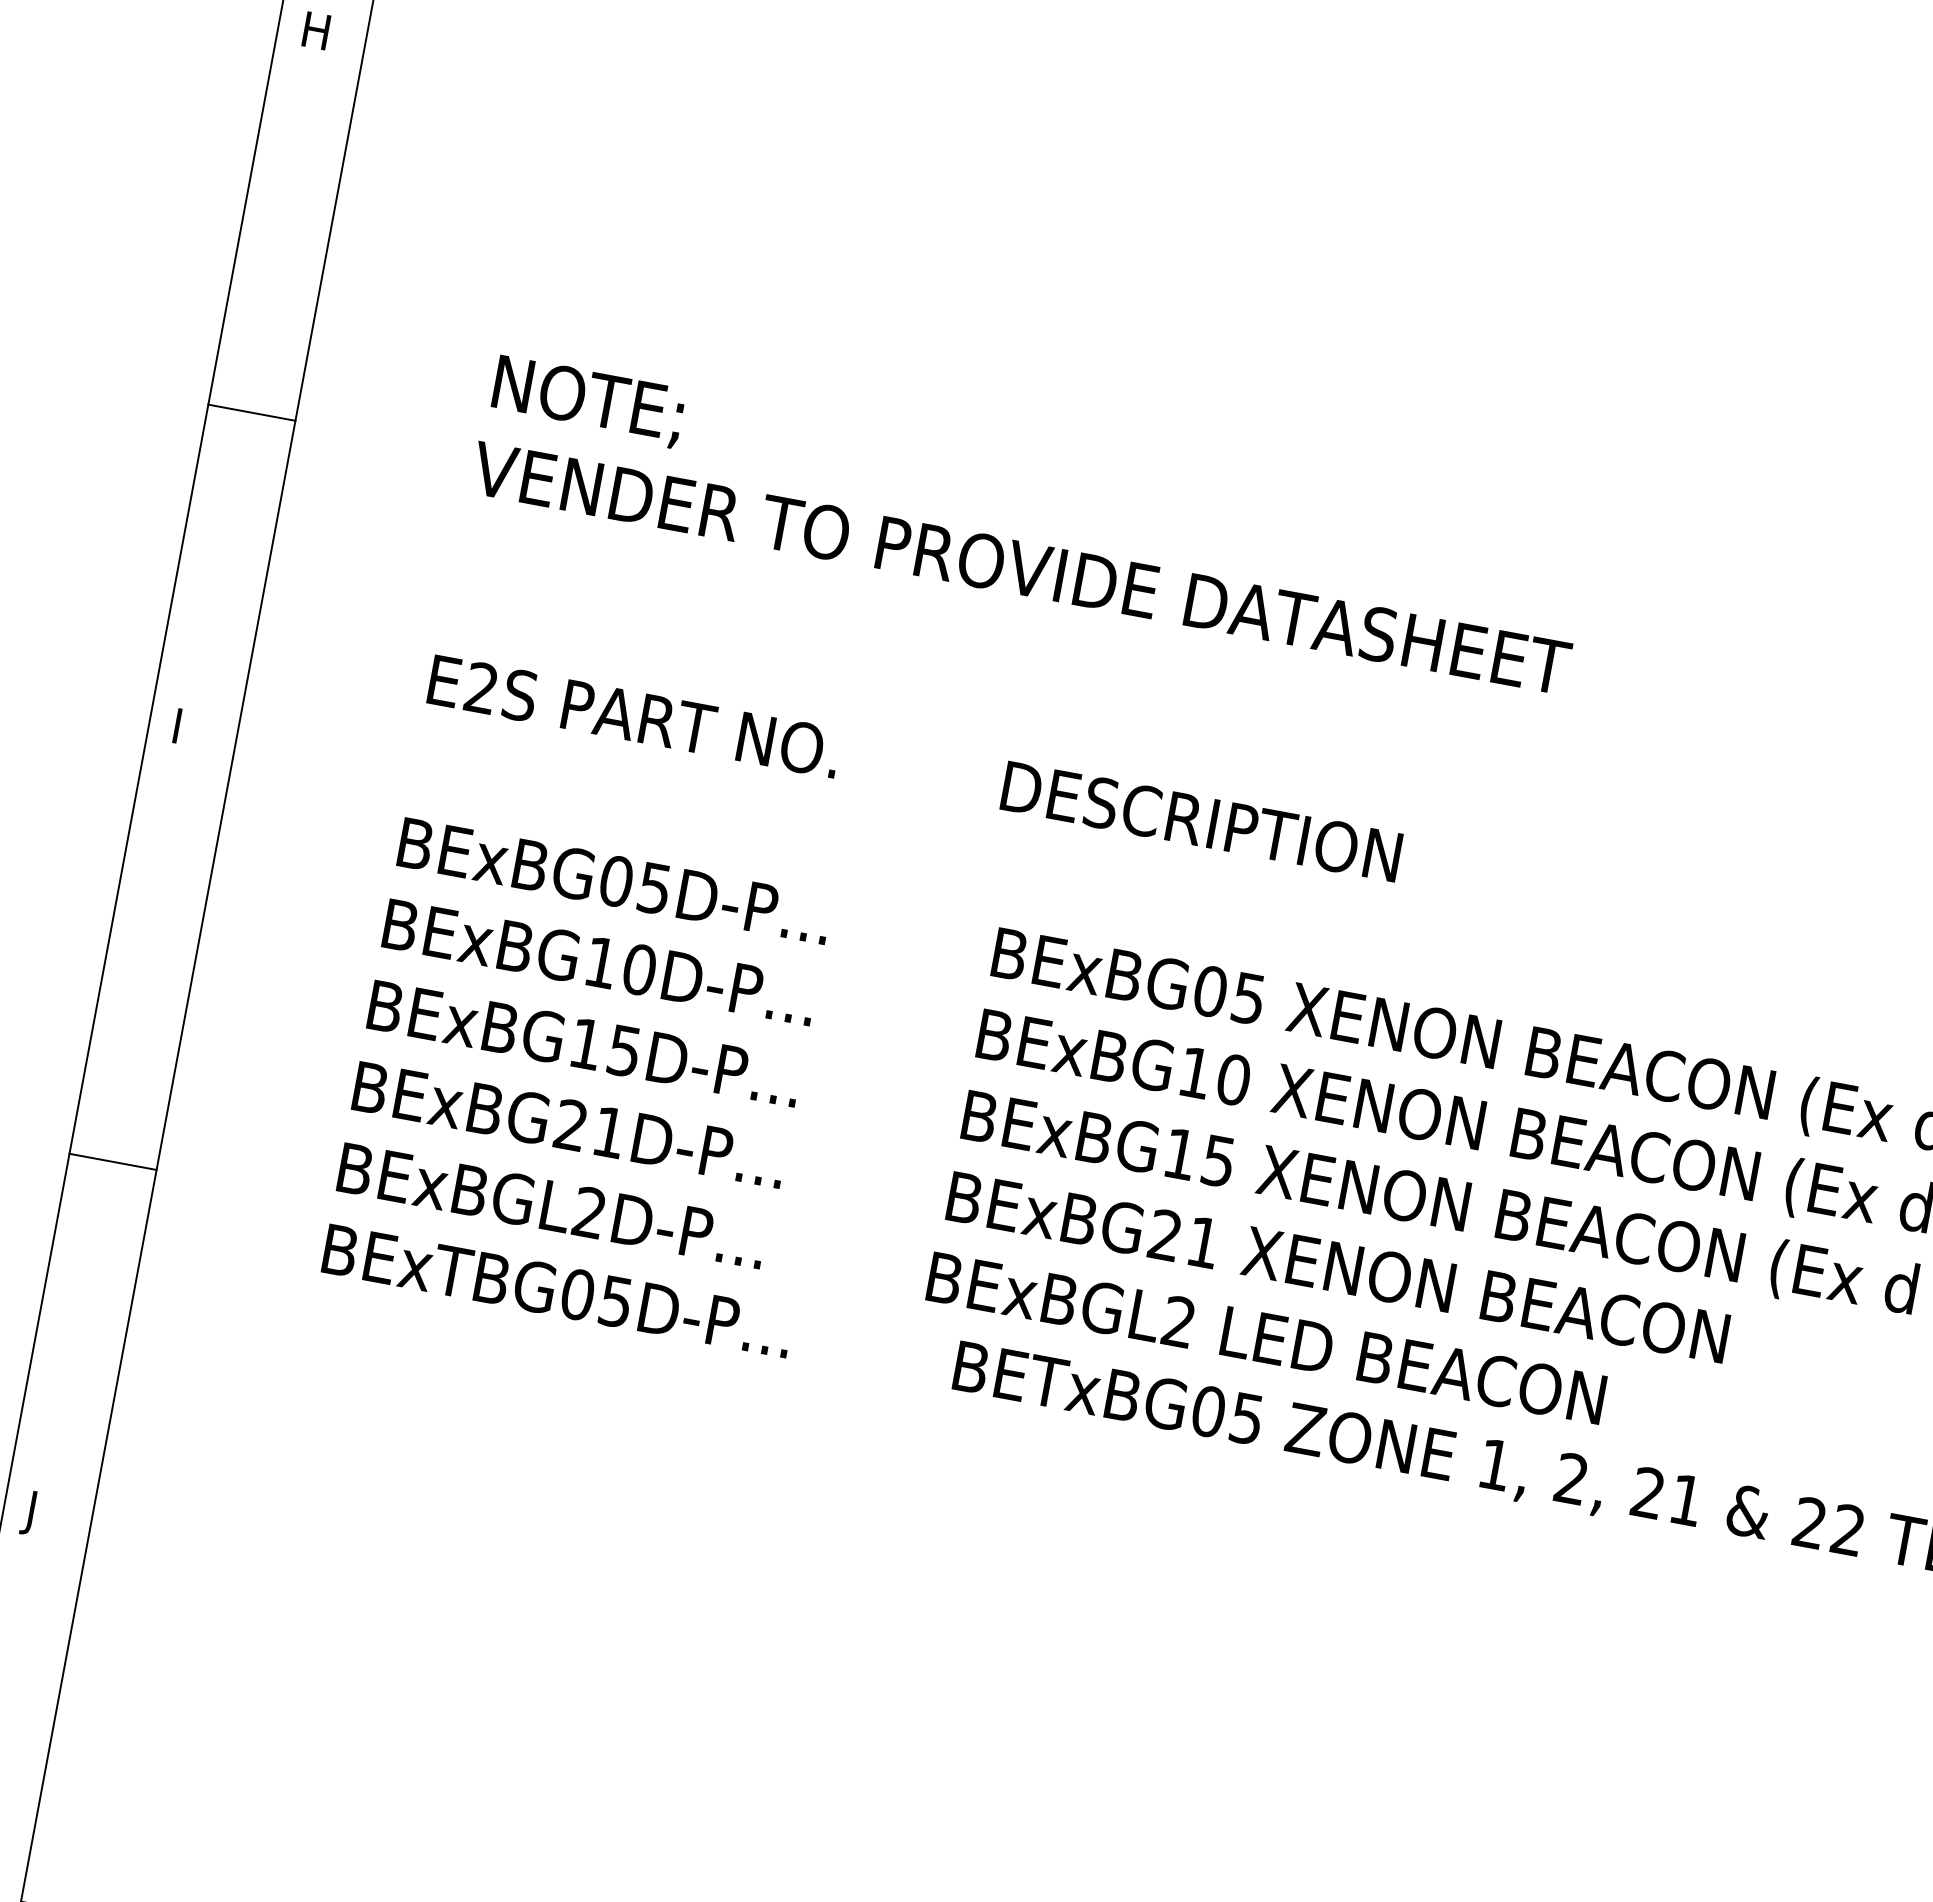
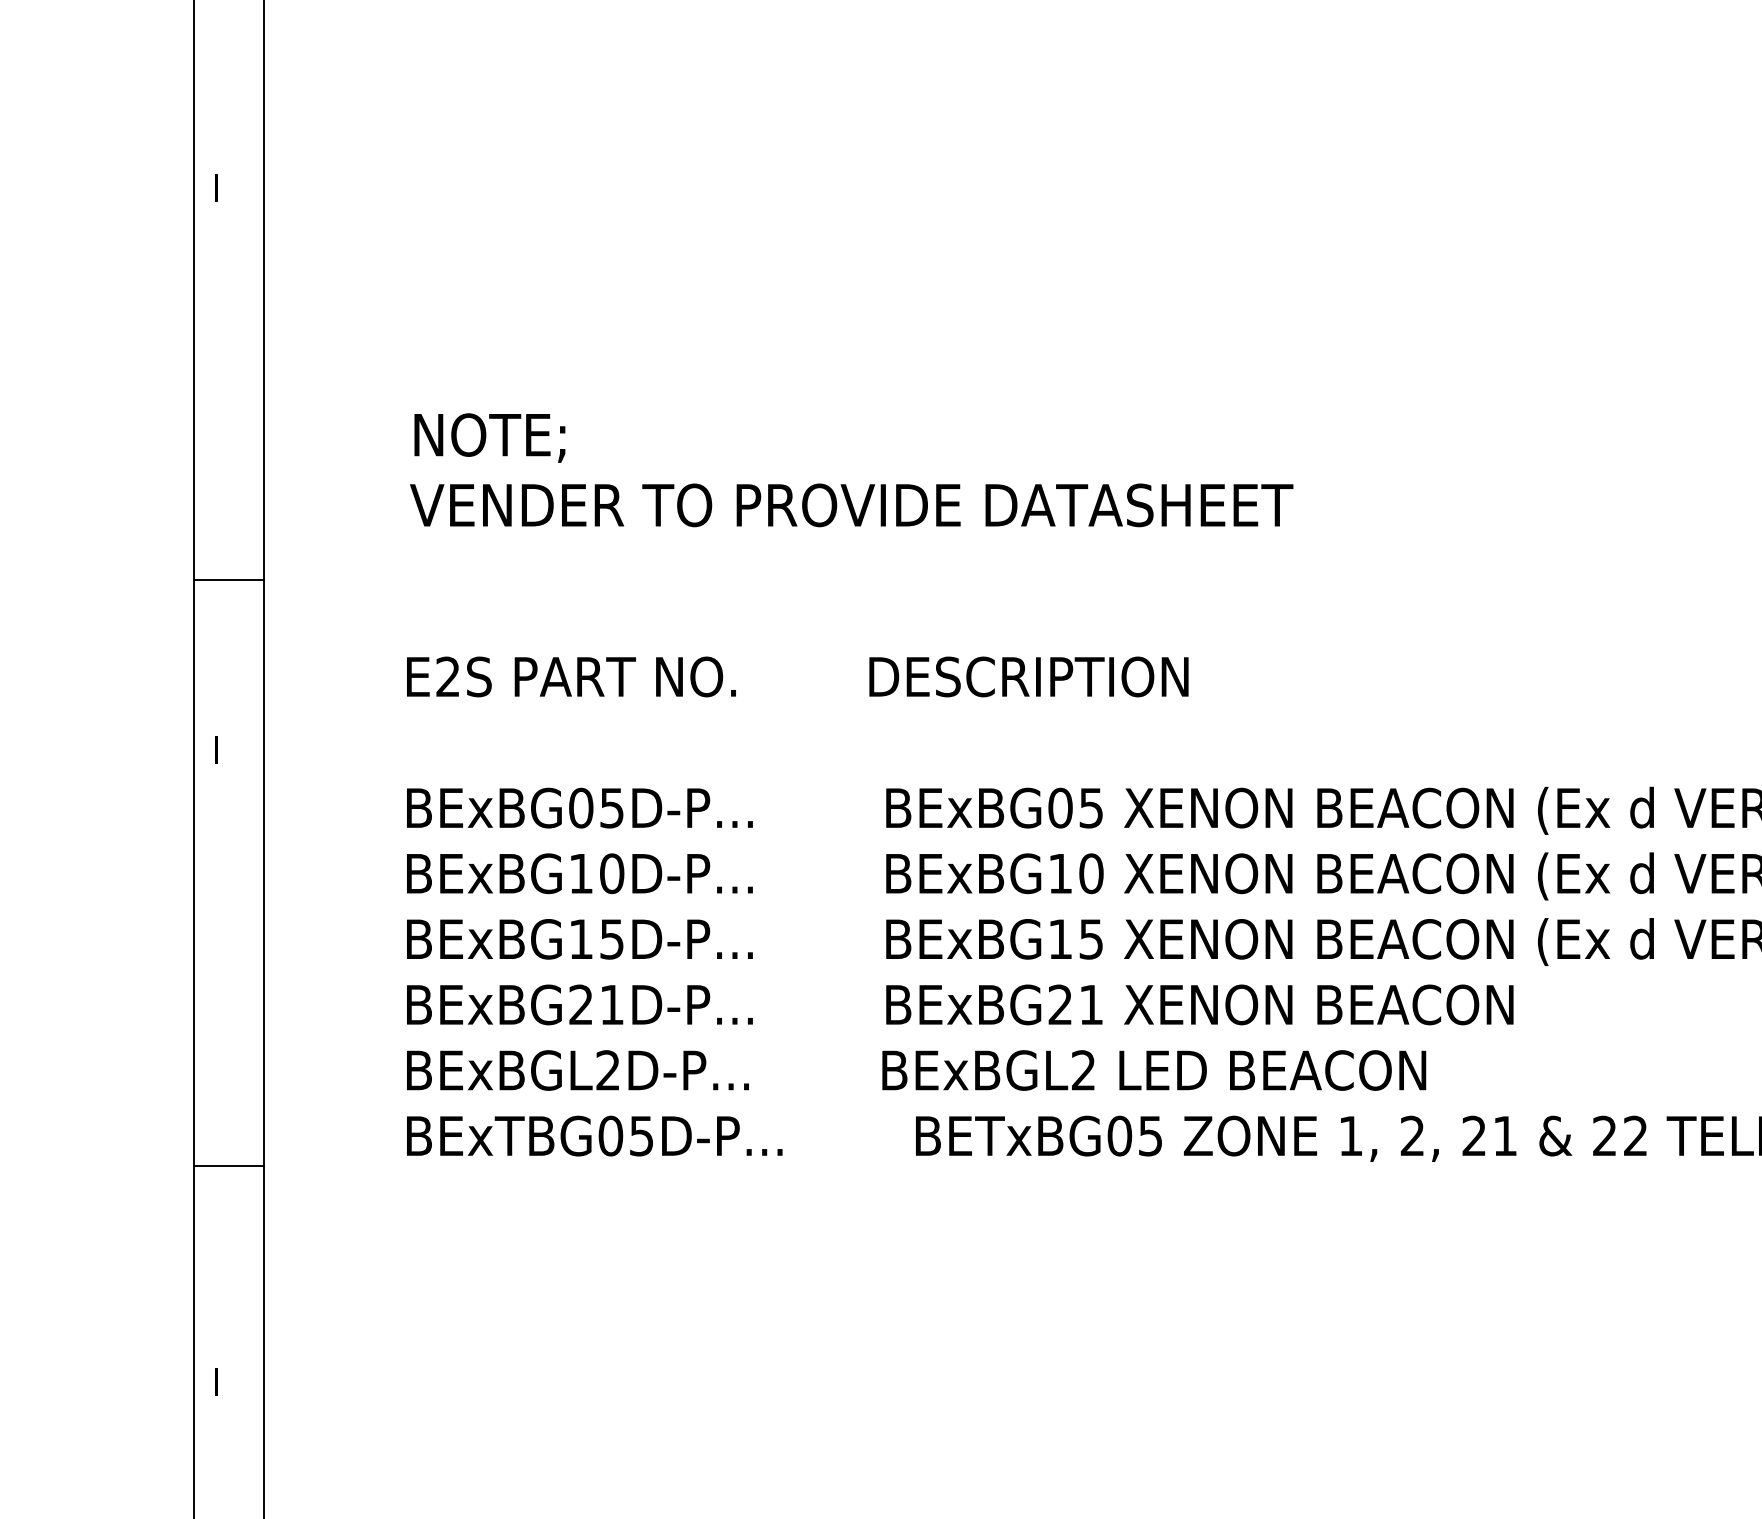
text: (318, 30) -> (225, 187), H -> I
line: (251, 412) -> (228, 580), moved
line: (112, 1161) -> (228, 1165), moved
text: (28, 1512) -> (213, 1385), J -> I

